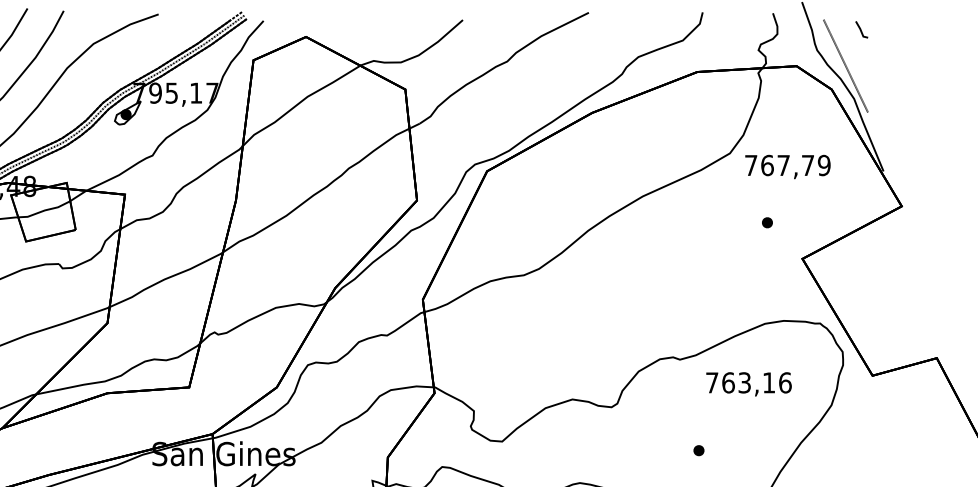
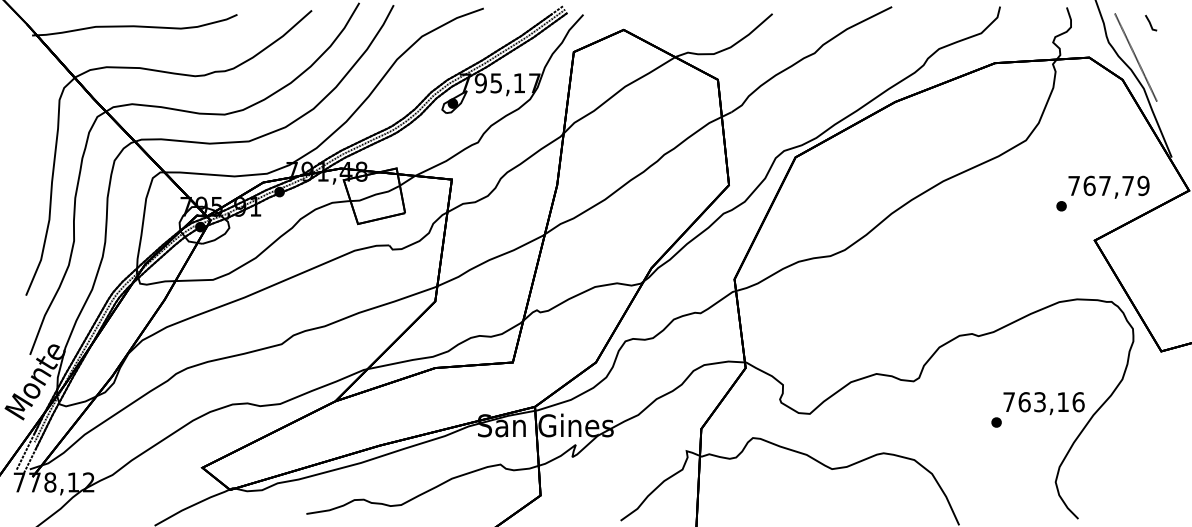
text: (787, 166) -> (1108, 186), moved
text: (748, 384) -> (1043, 403), moved

